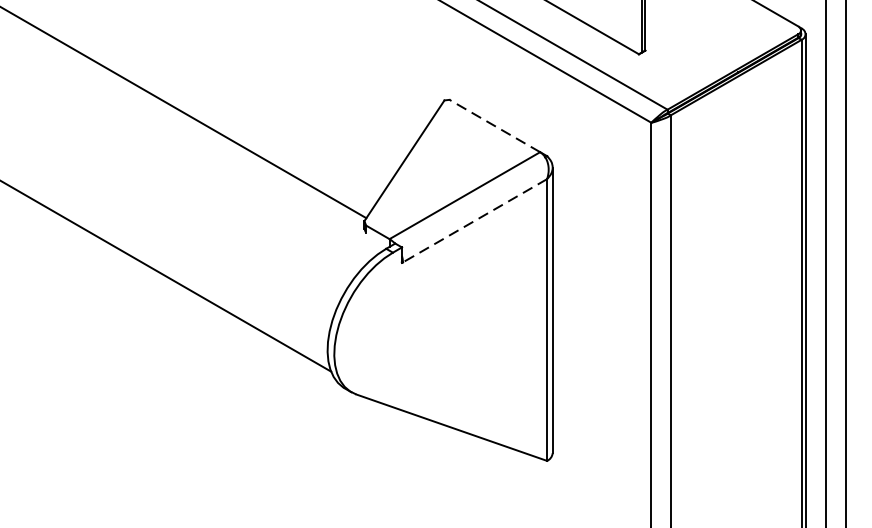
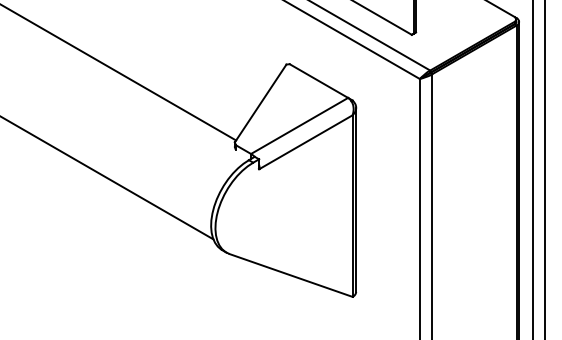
line: (494, 126) -> (318, 81), dashed -> solid
line: (475, 221) -> (306, 142), dashed -> solid

